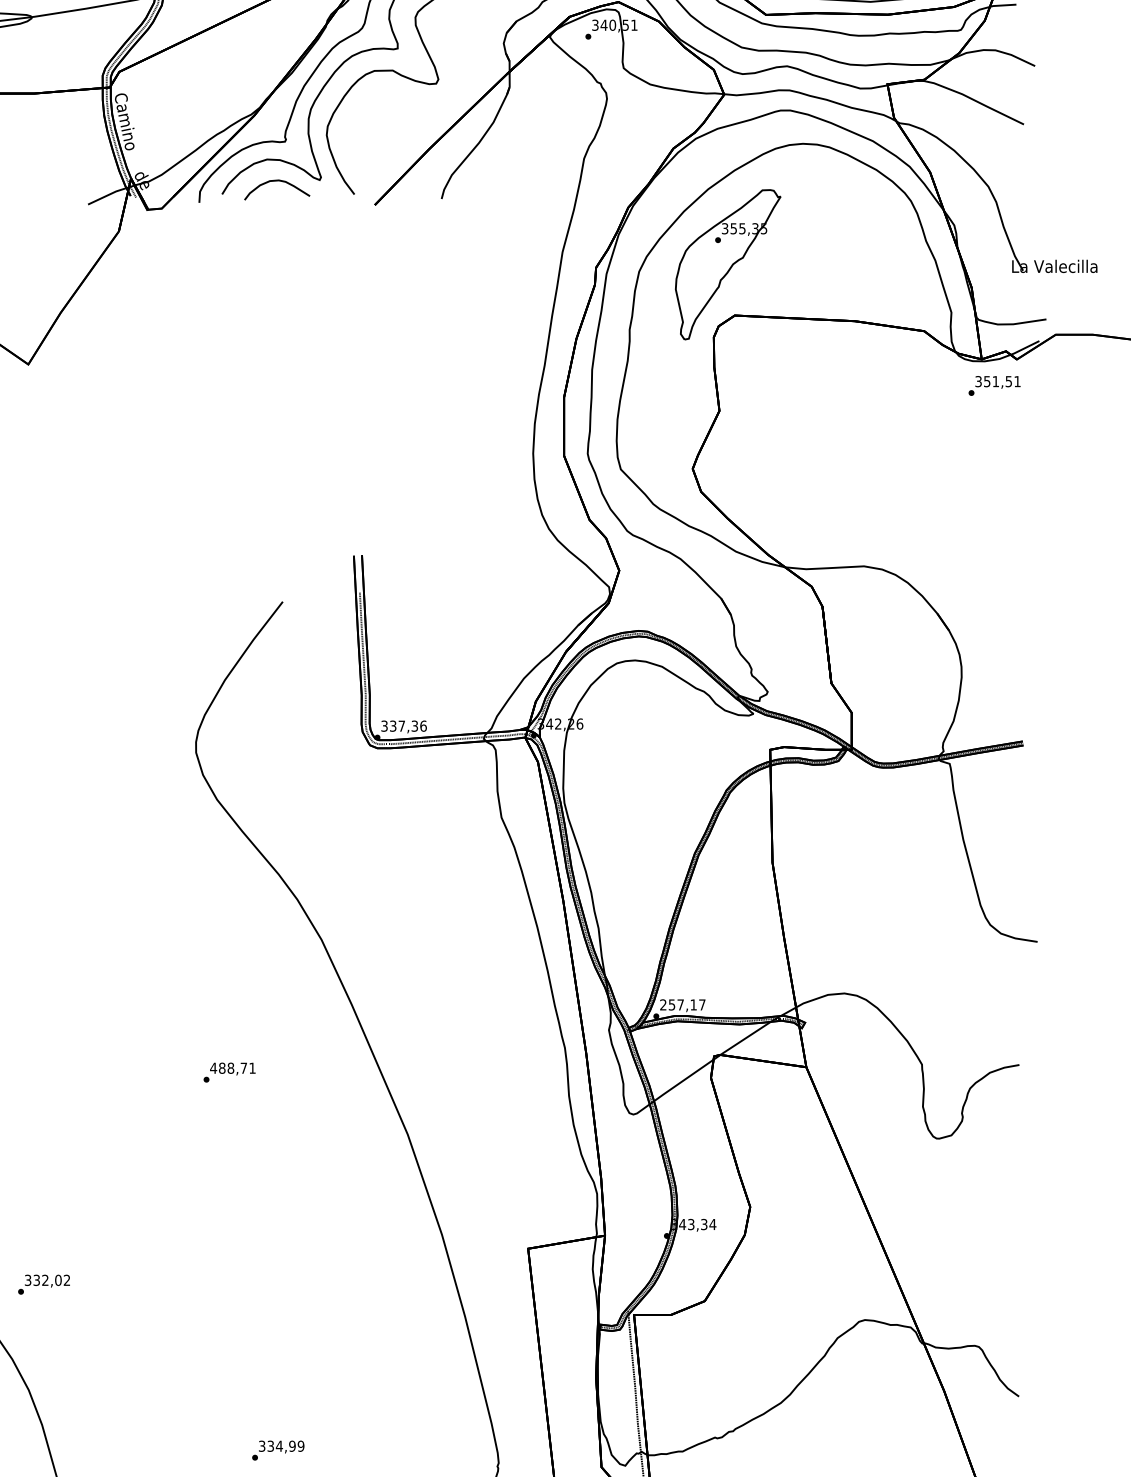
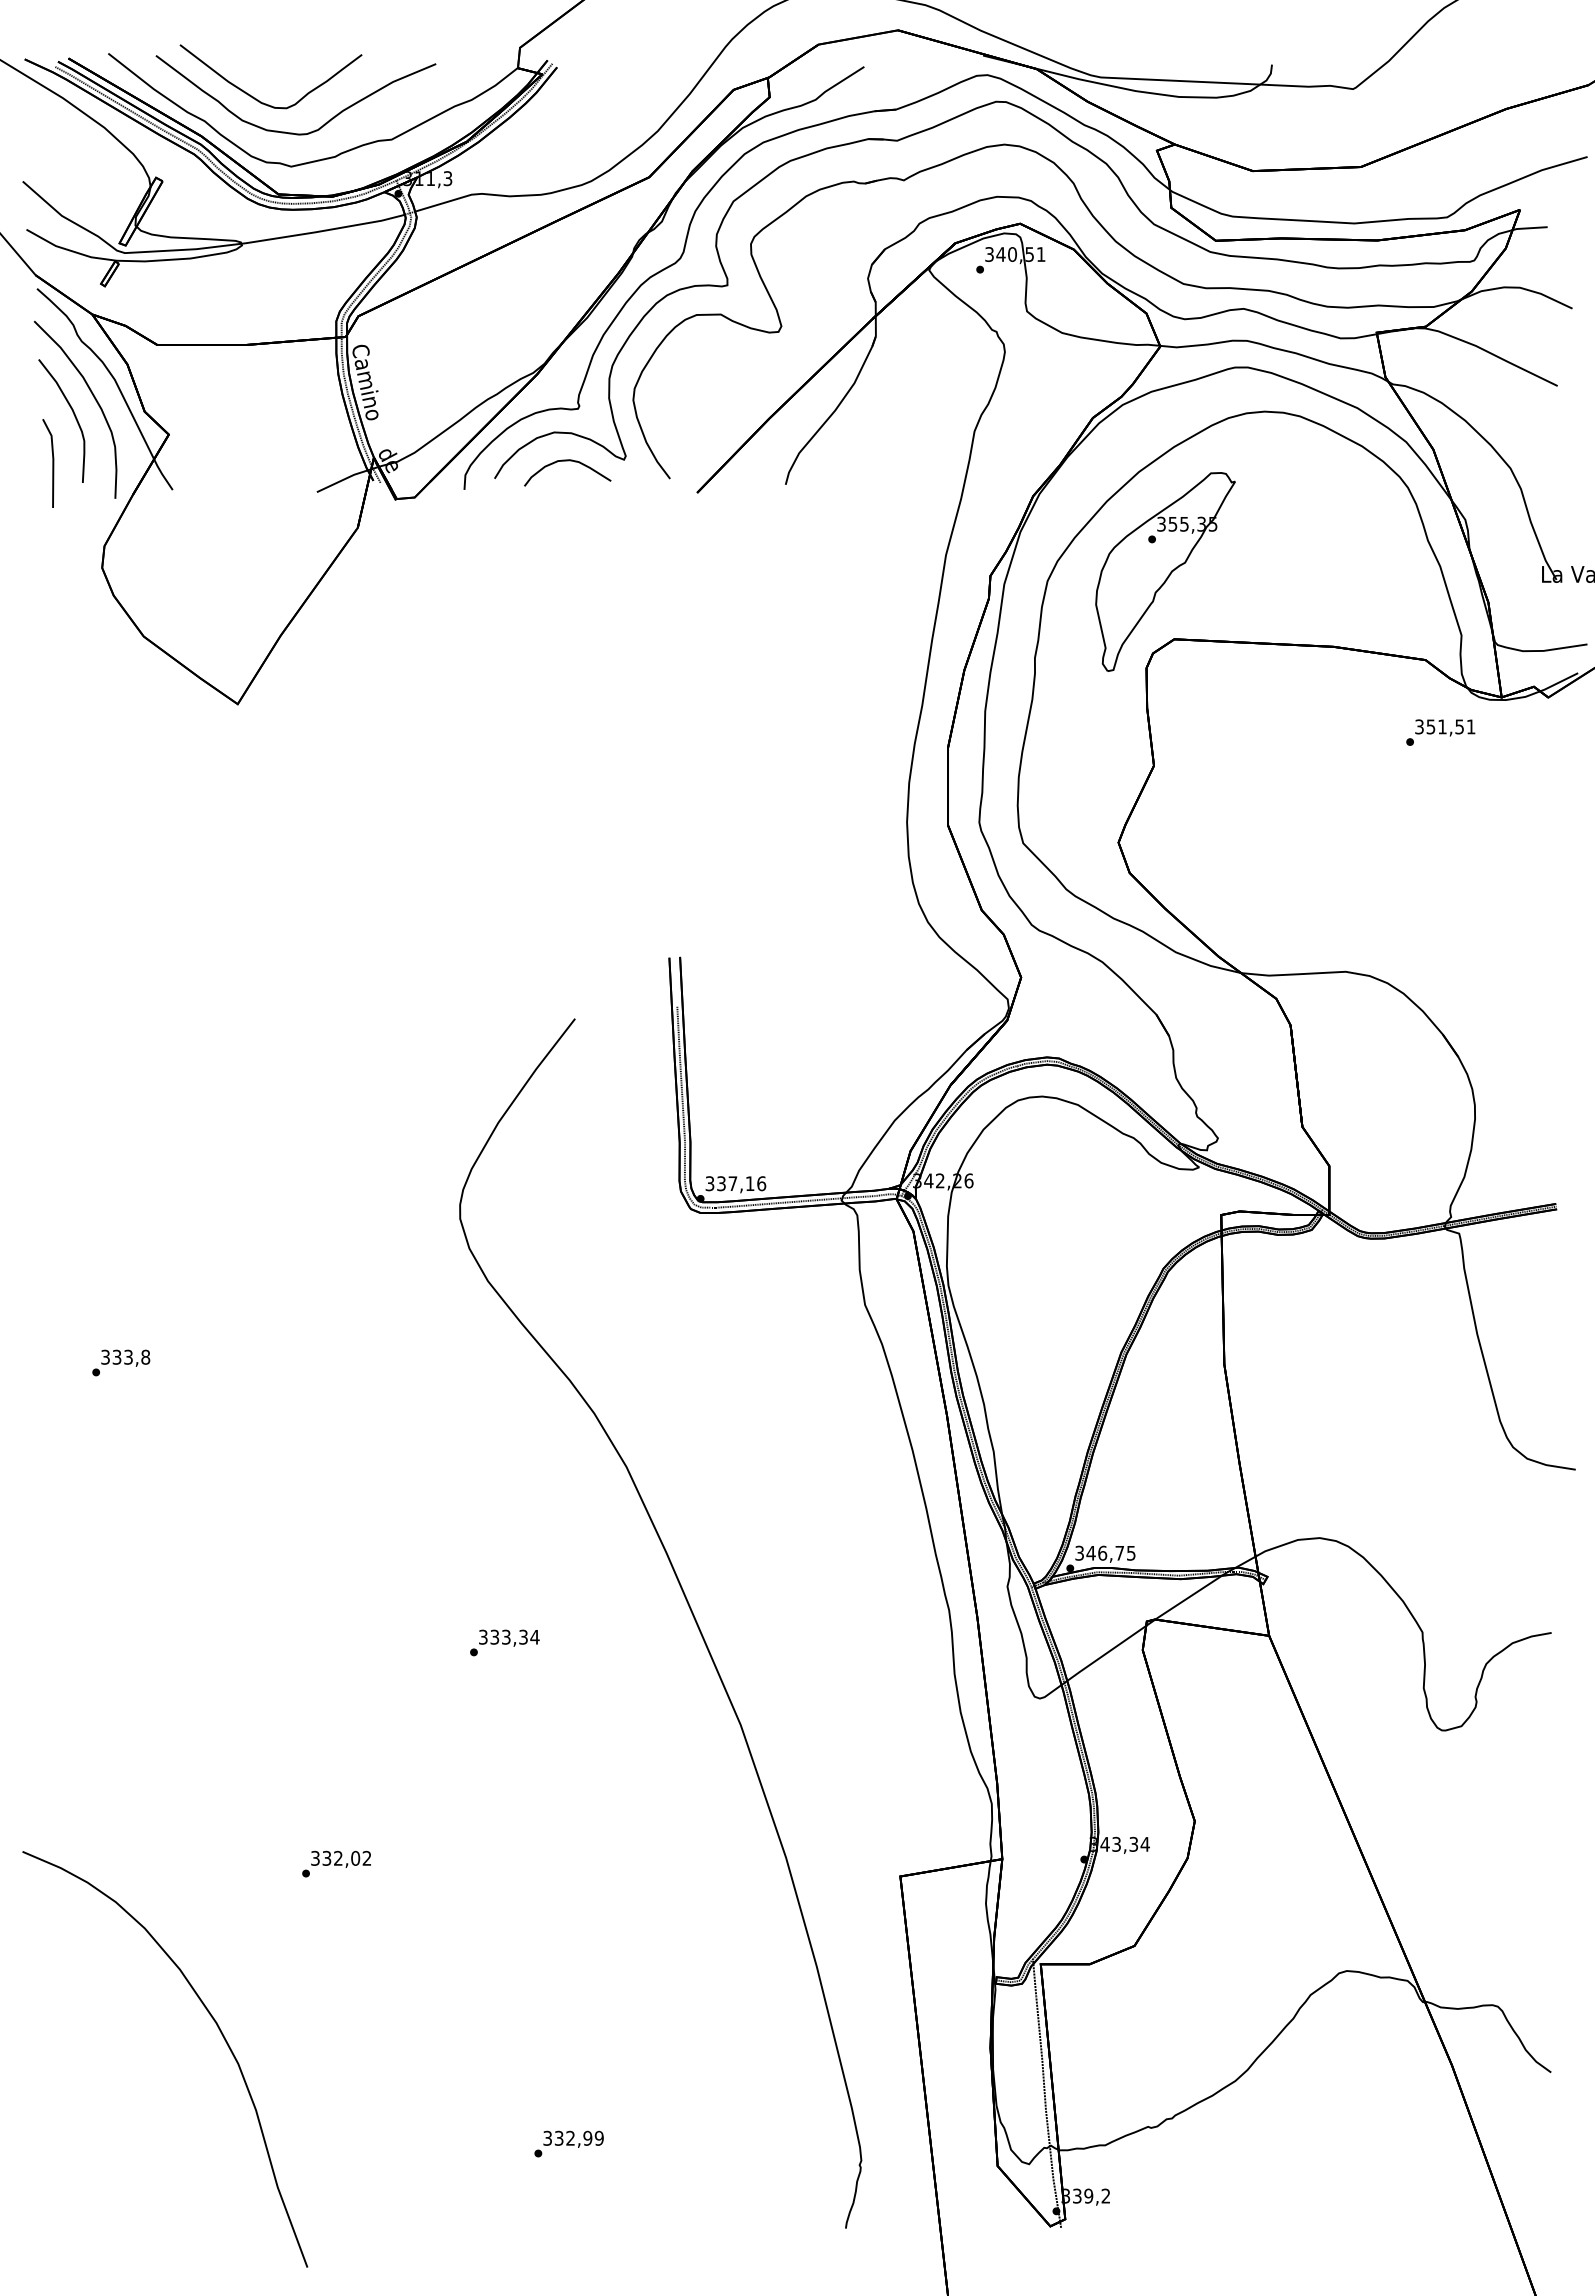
text: (994, 385) -> (1440, 732), moved
text: (414, 726) -> (749, 1183), 337,36 -> 337,16
text: (682, 1004) -> (1105, 1552), 257,17 -> 346,75
text: (232, 1067) -> (508, 1636), 488,71 -> 333,34
text: (43, 1284) -> (336, 1863), moved
text: (279, 1445) -> (570, 2137), 334,99 -> 332,99

